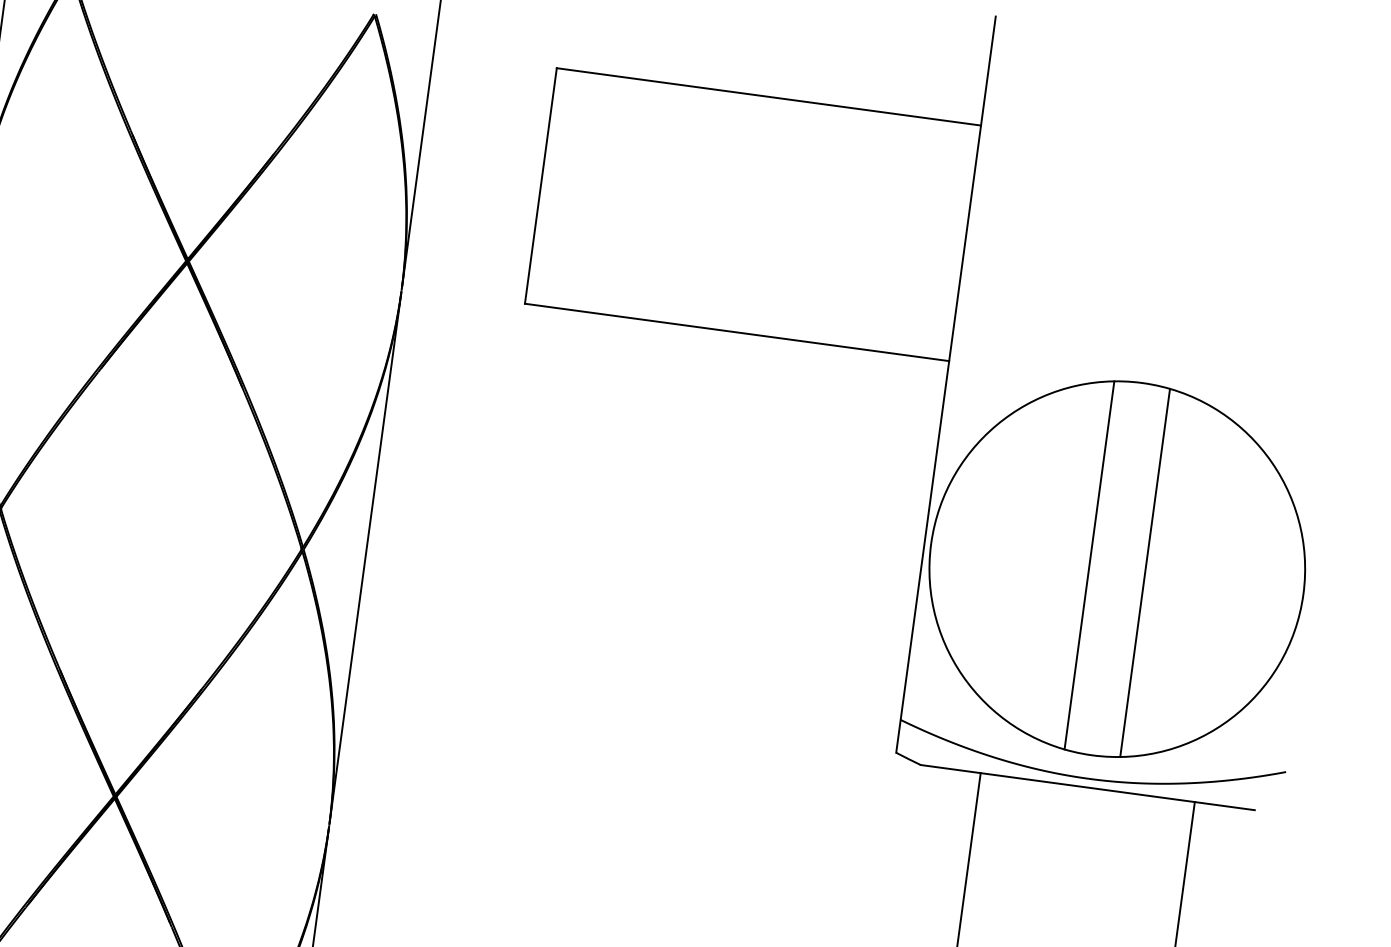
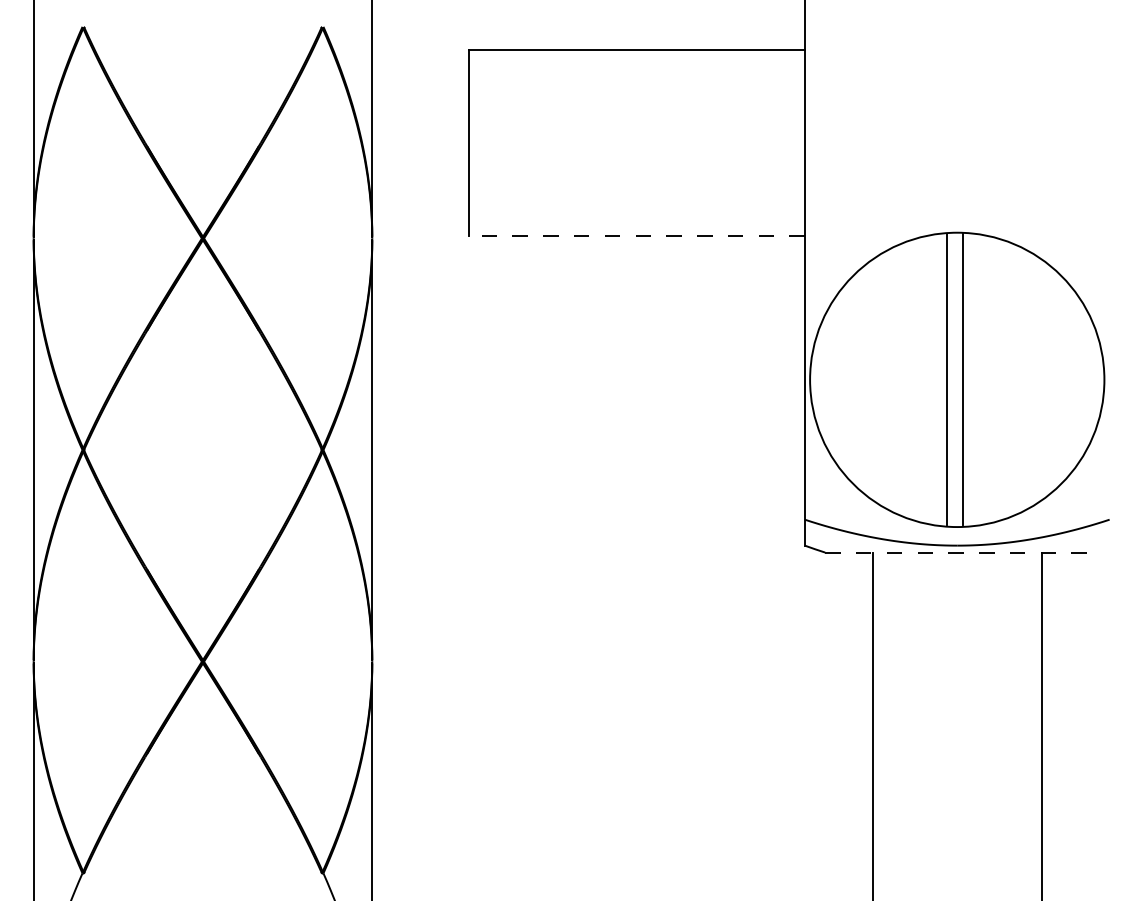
line: (737, 331) -> (637, 235), solid -> dashed
line: (1089, 564) -> (963, 379), moved
line: (1145, 572) -> (947, 379), moved
line: (1088, 787) -> (957, 552), solid -> dashed

